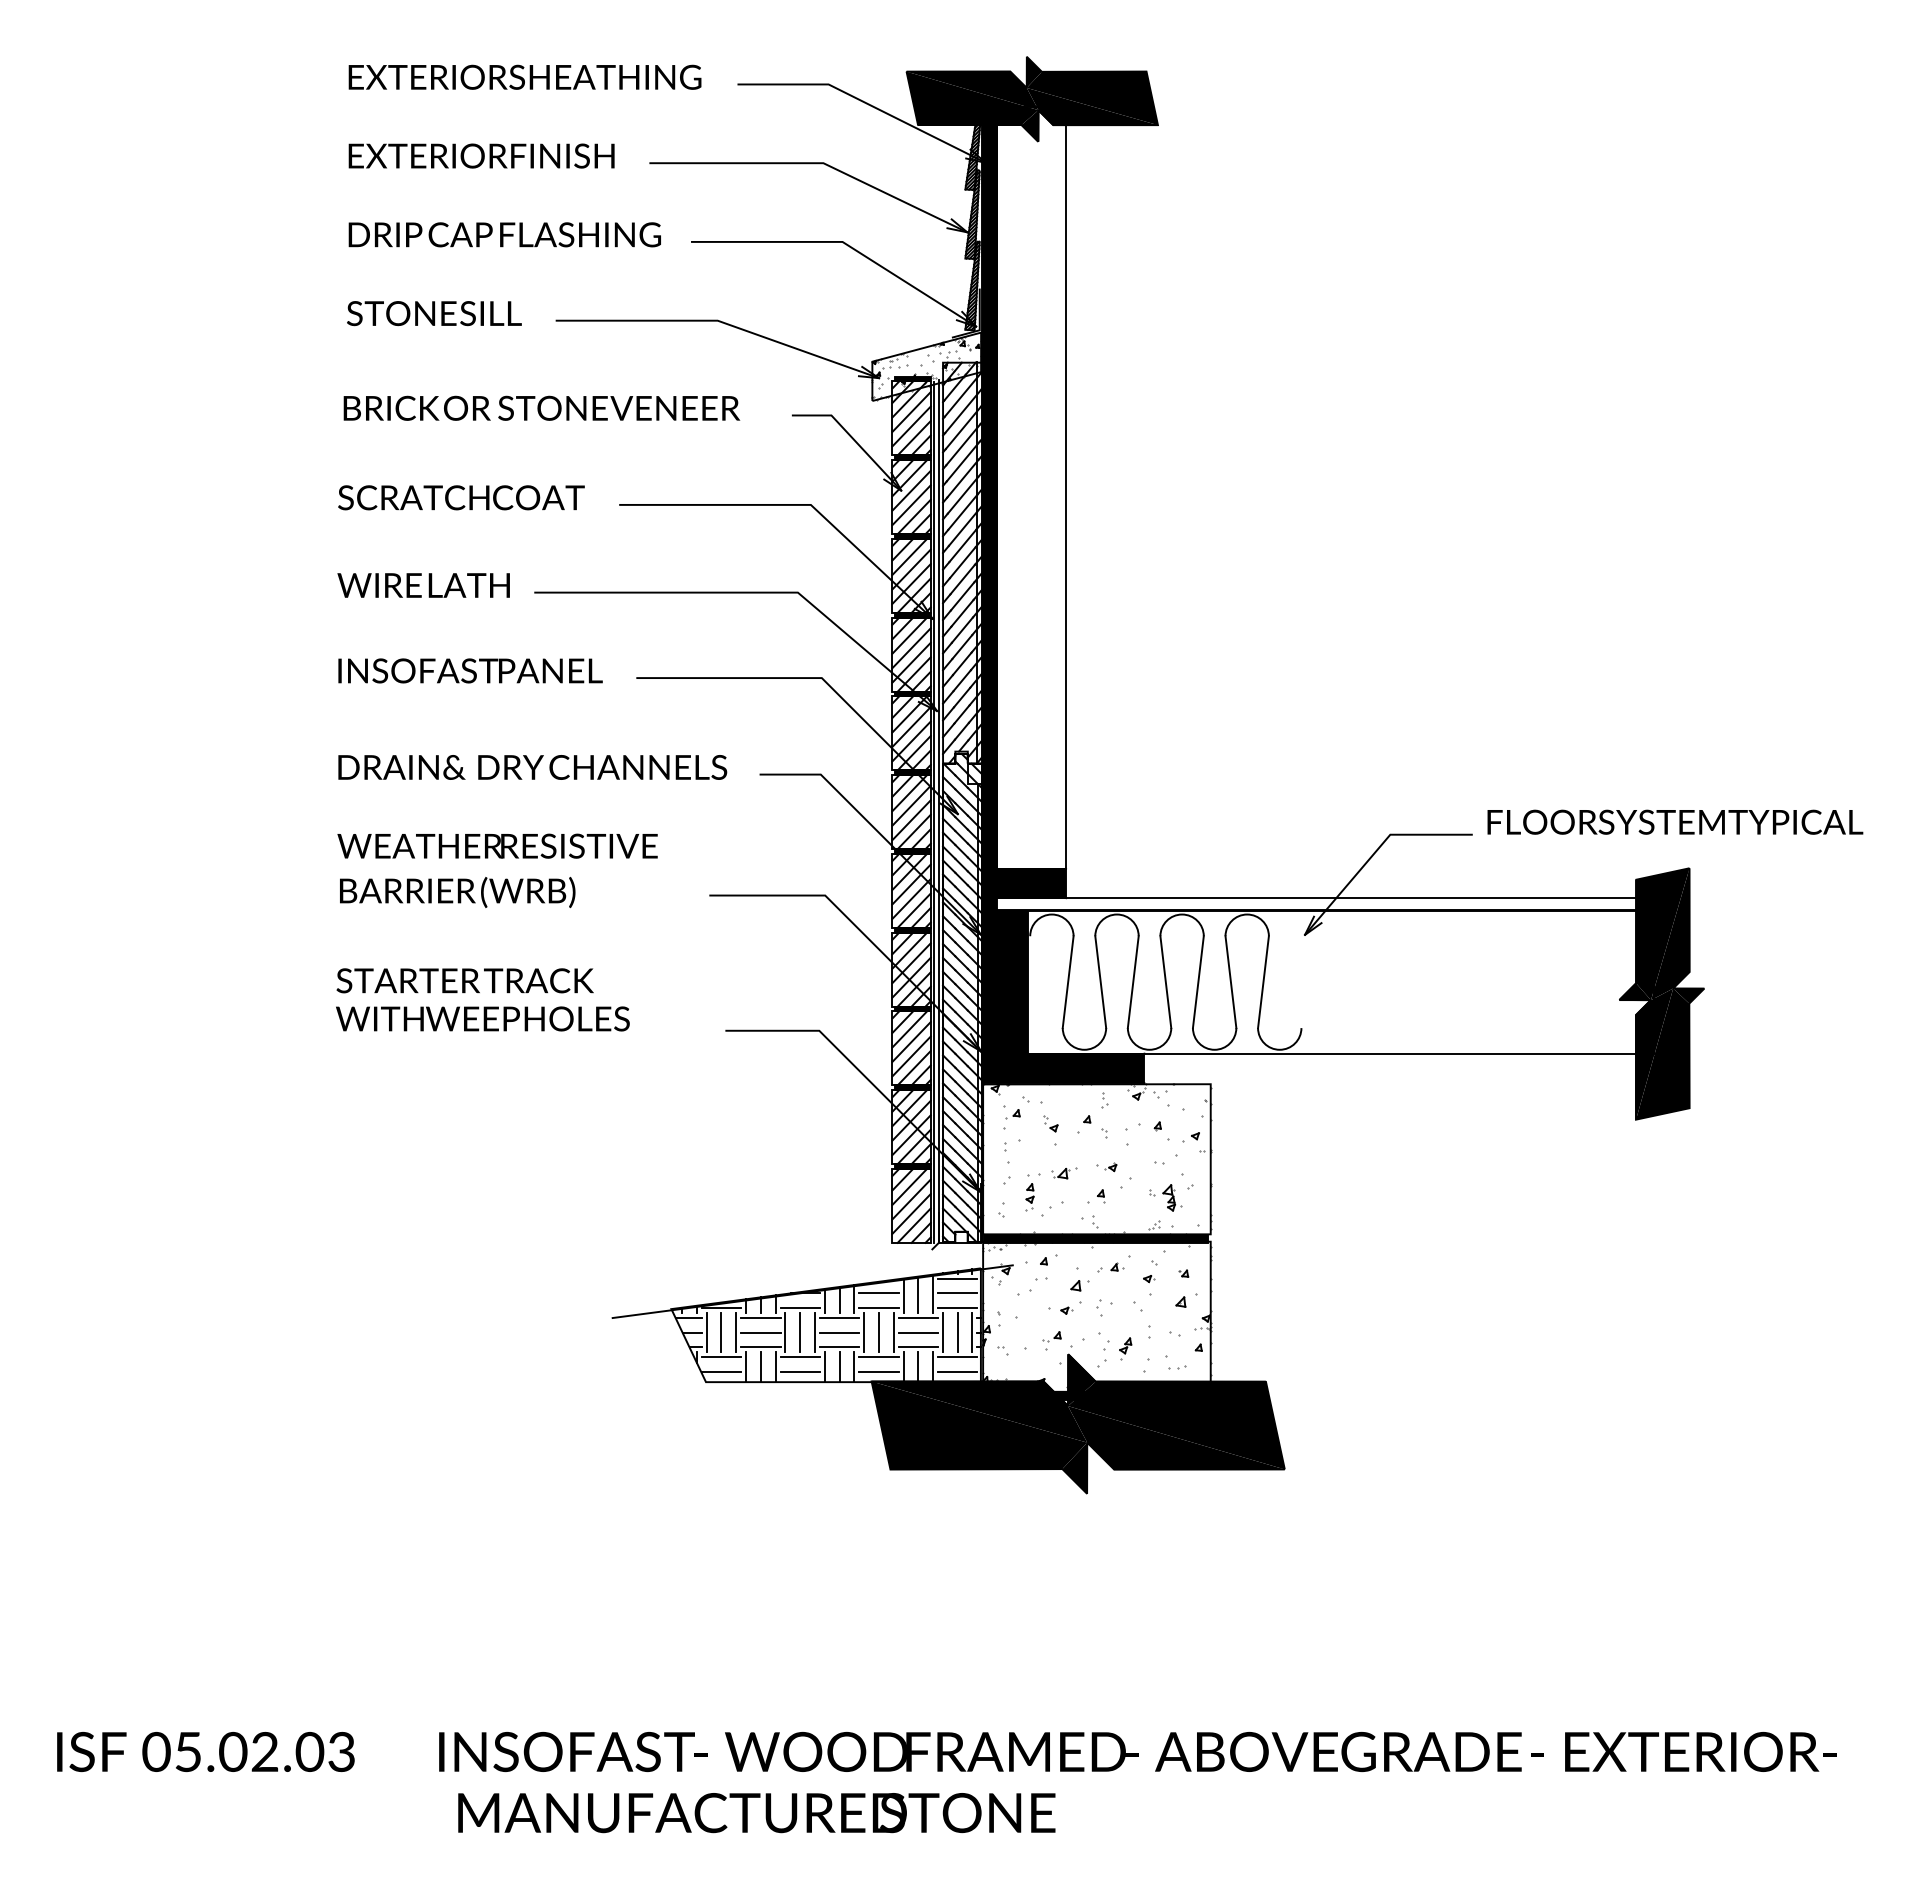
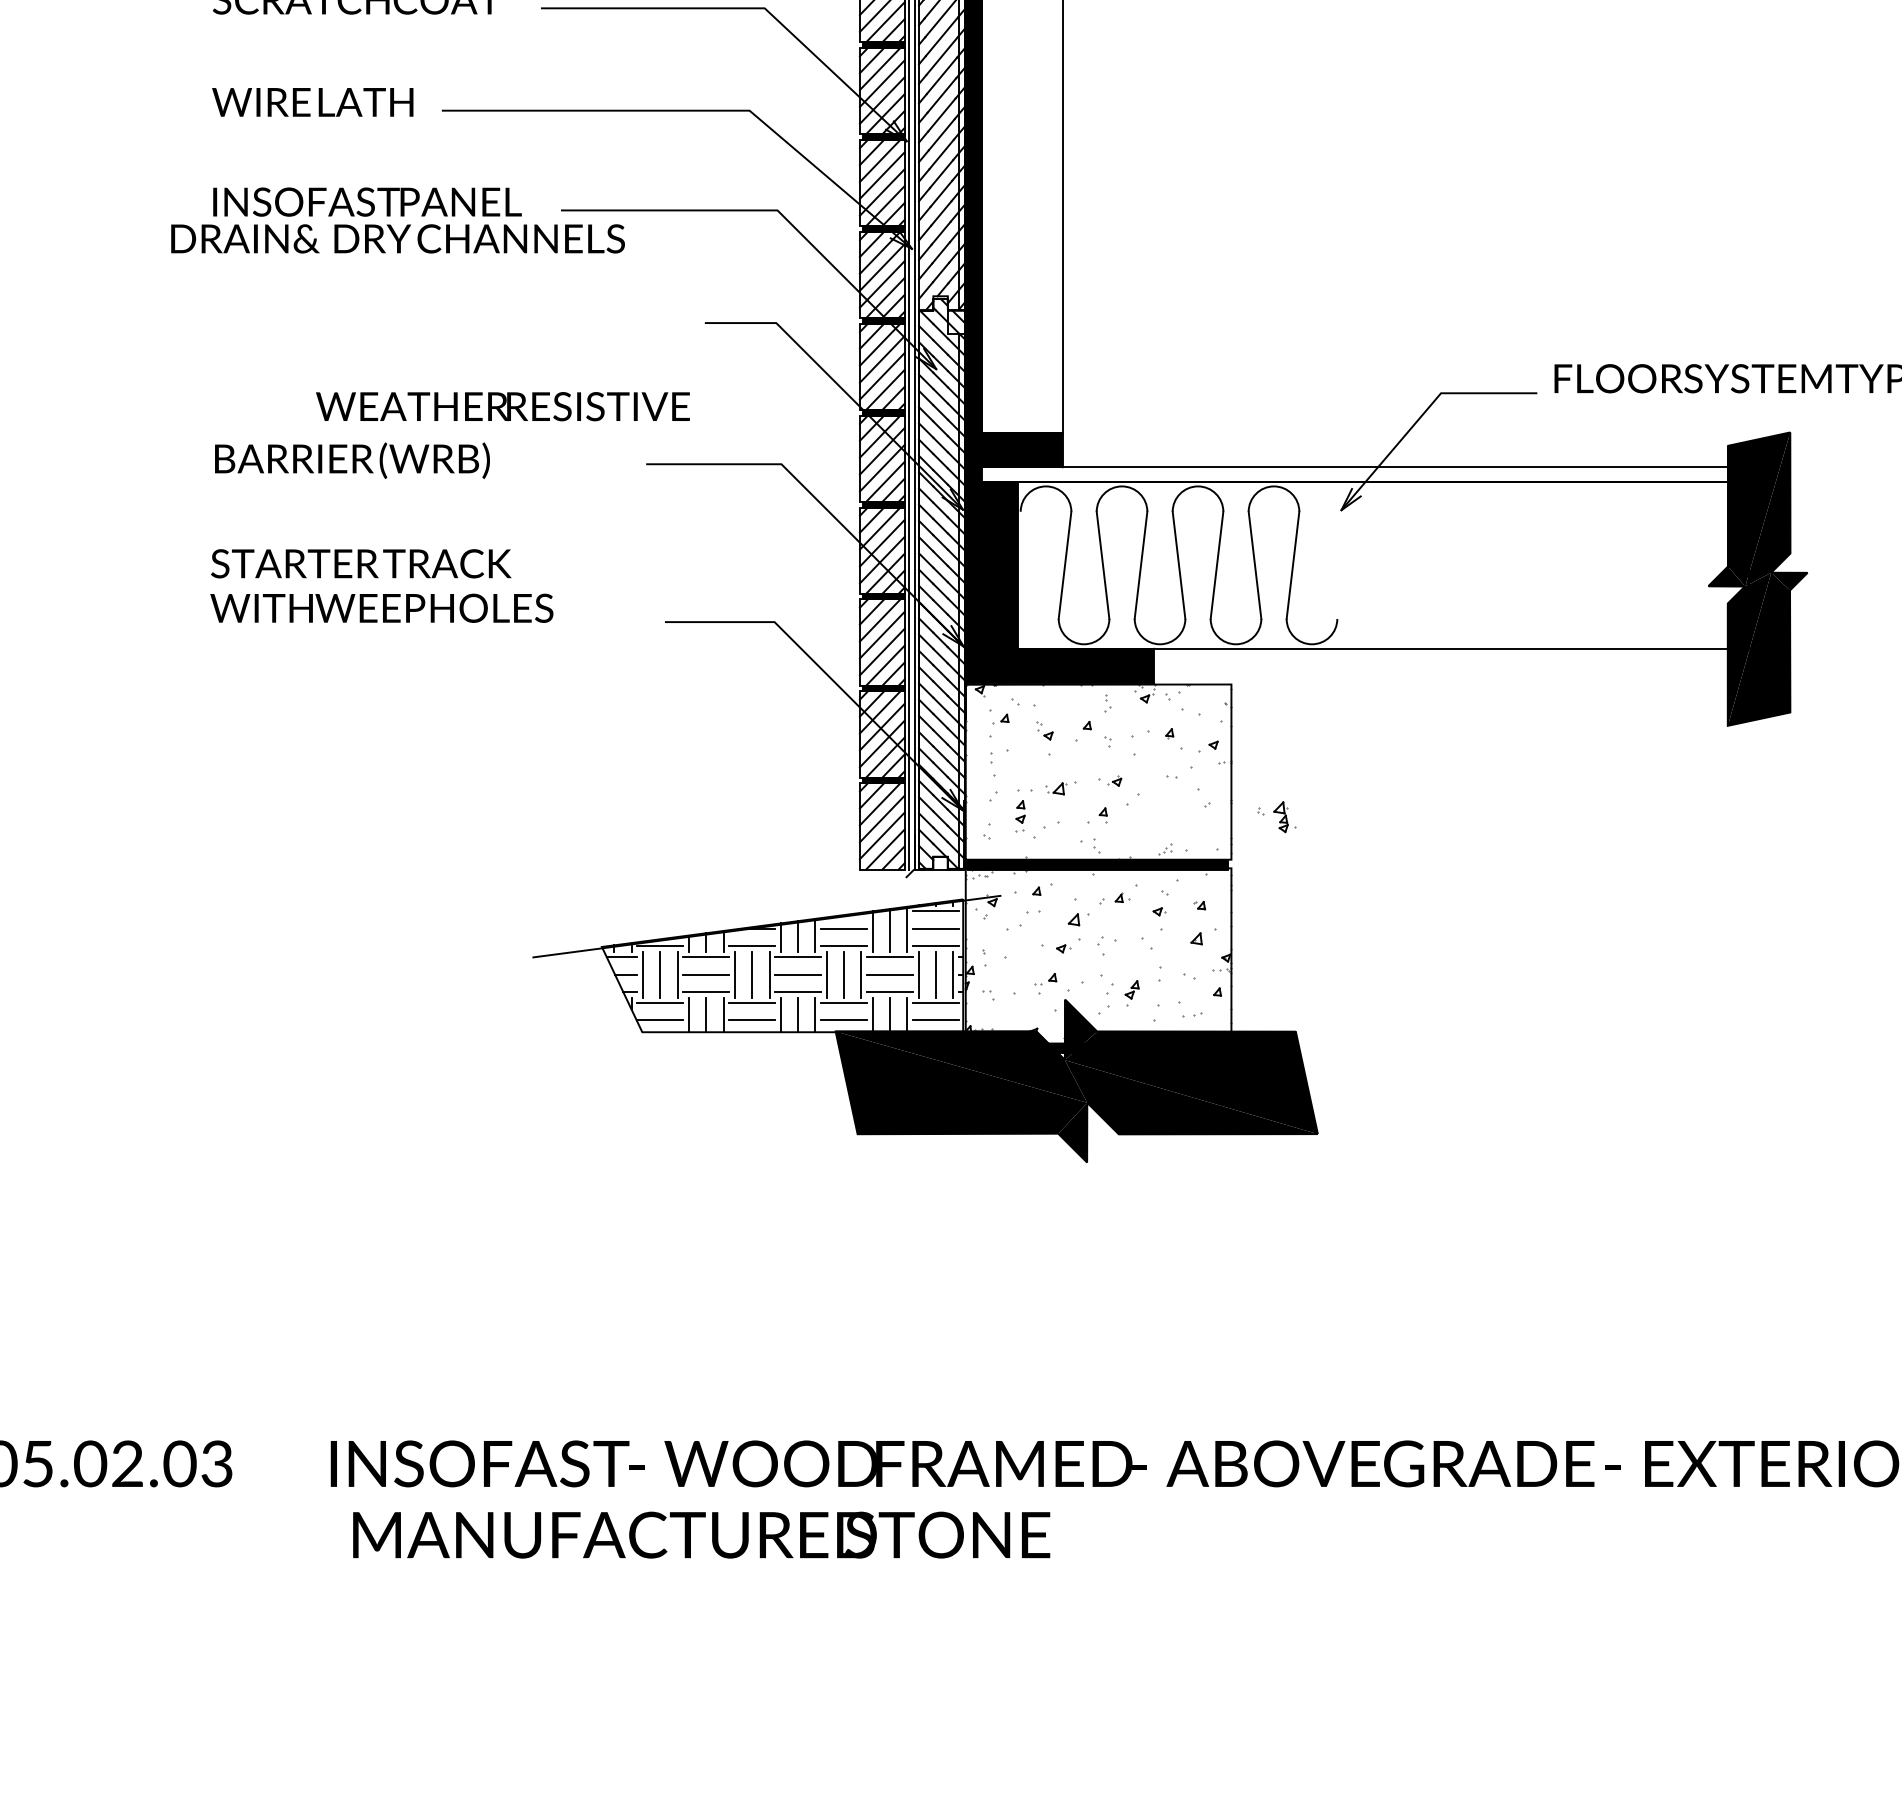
text: (532, 767) -> (397, 238), moved
text: (497, 845) -> (502, 405), moved
part: (1165, 1197) -> (1276, 816), moved

